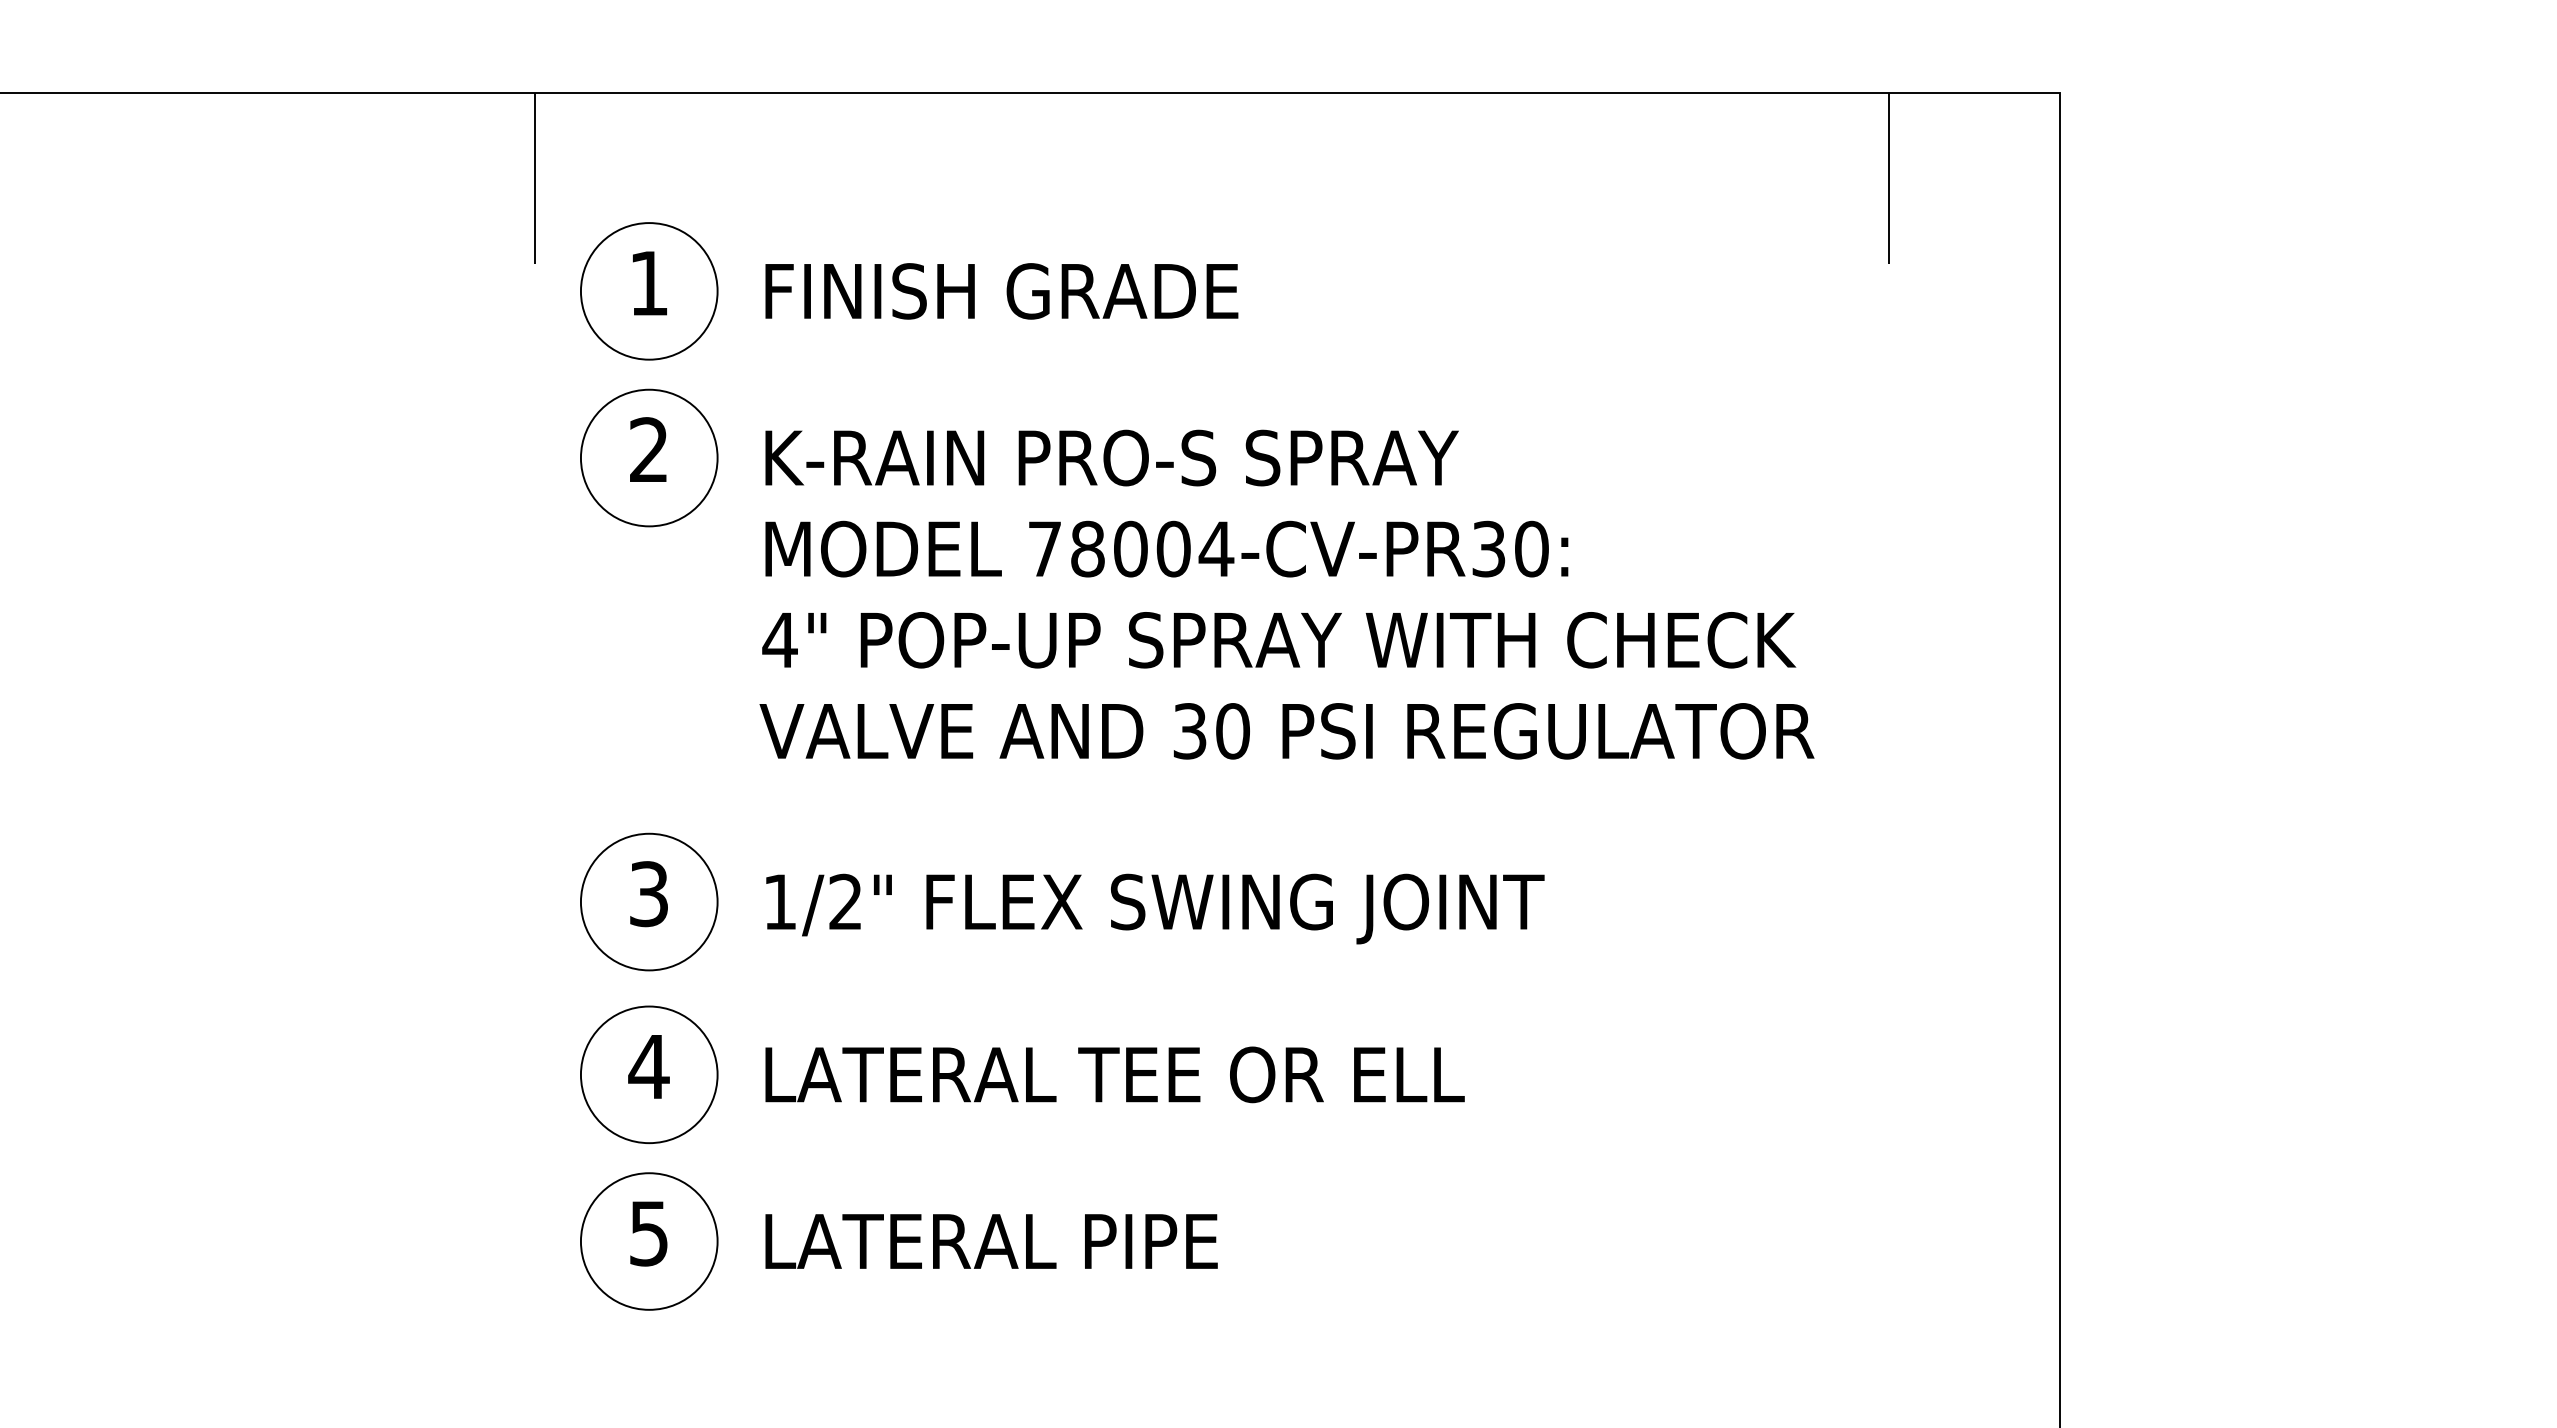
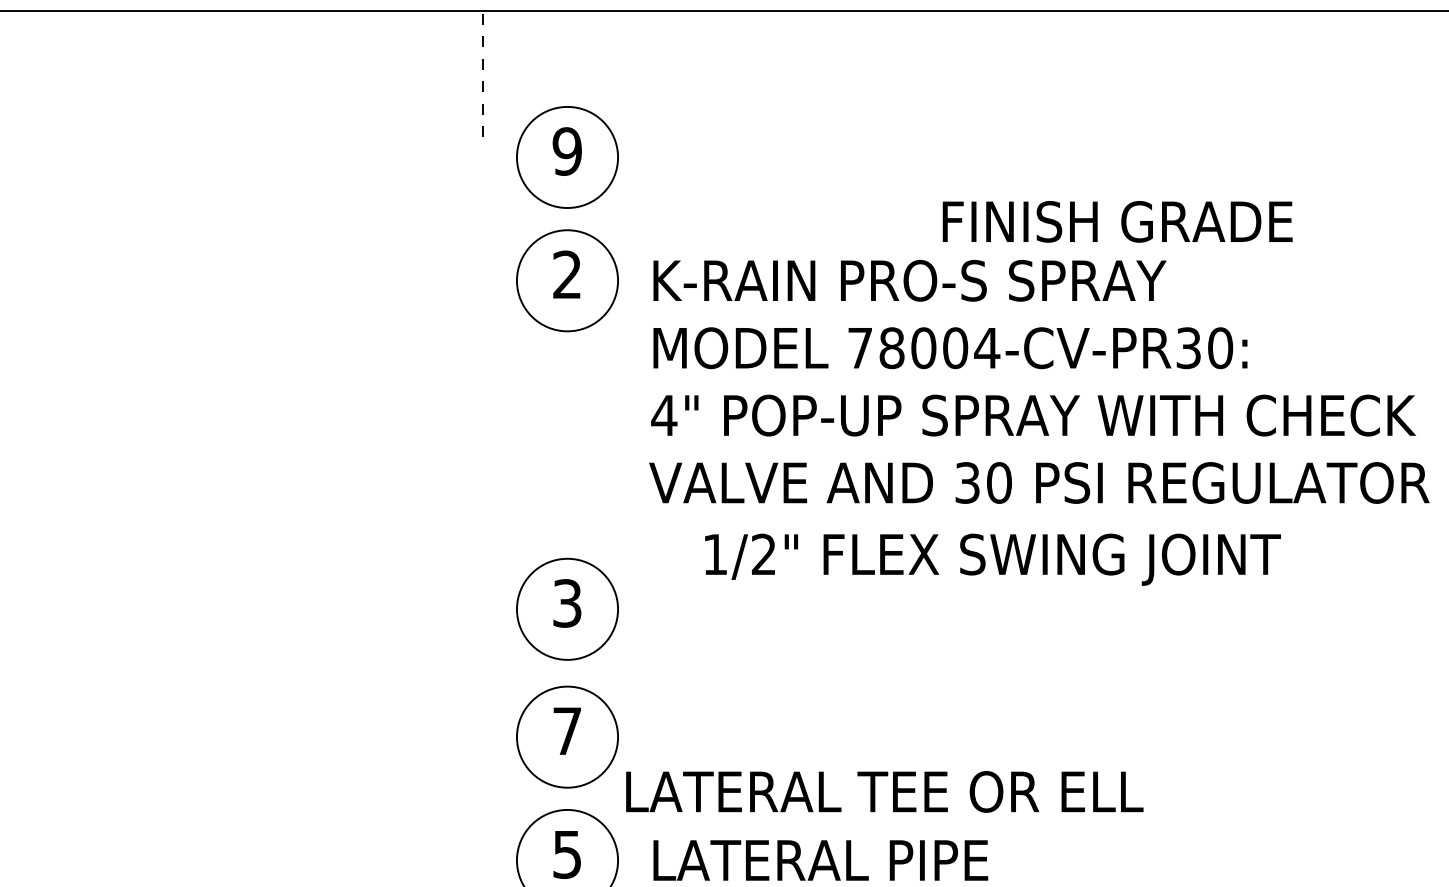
line: (535, 178) -> (483, 73), solid -> dashed
text: (648, 283) -> (566, 151), 1 -> 9
text: (1001, 291) -> (1117, 221), moved
text: (1155, 908) -> (993, 559), moved
text: (648, 1066) -> (566, 730), 4 -> 7
text: (1114, 1074) -> (884, 791), moved

